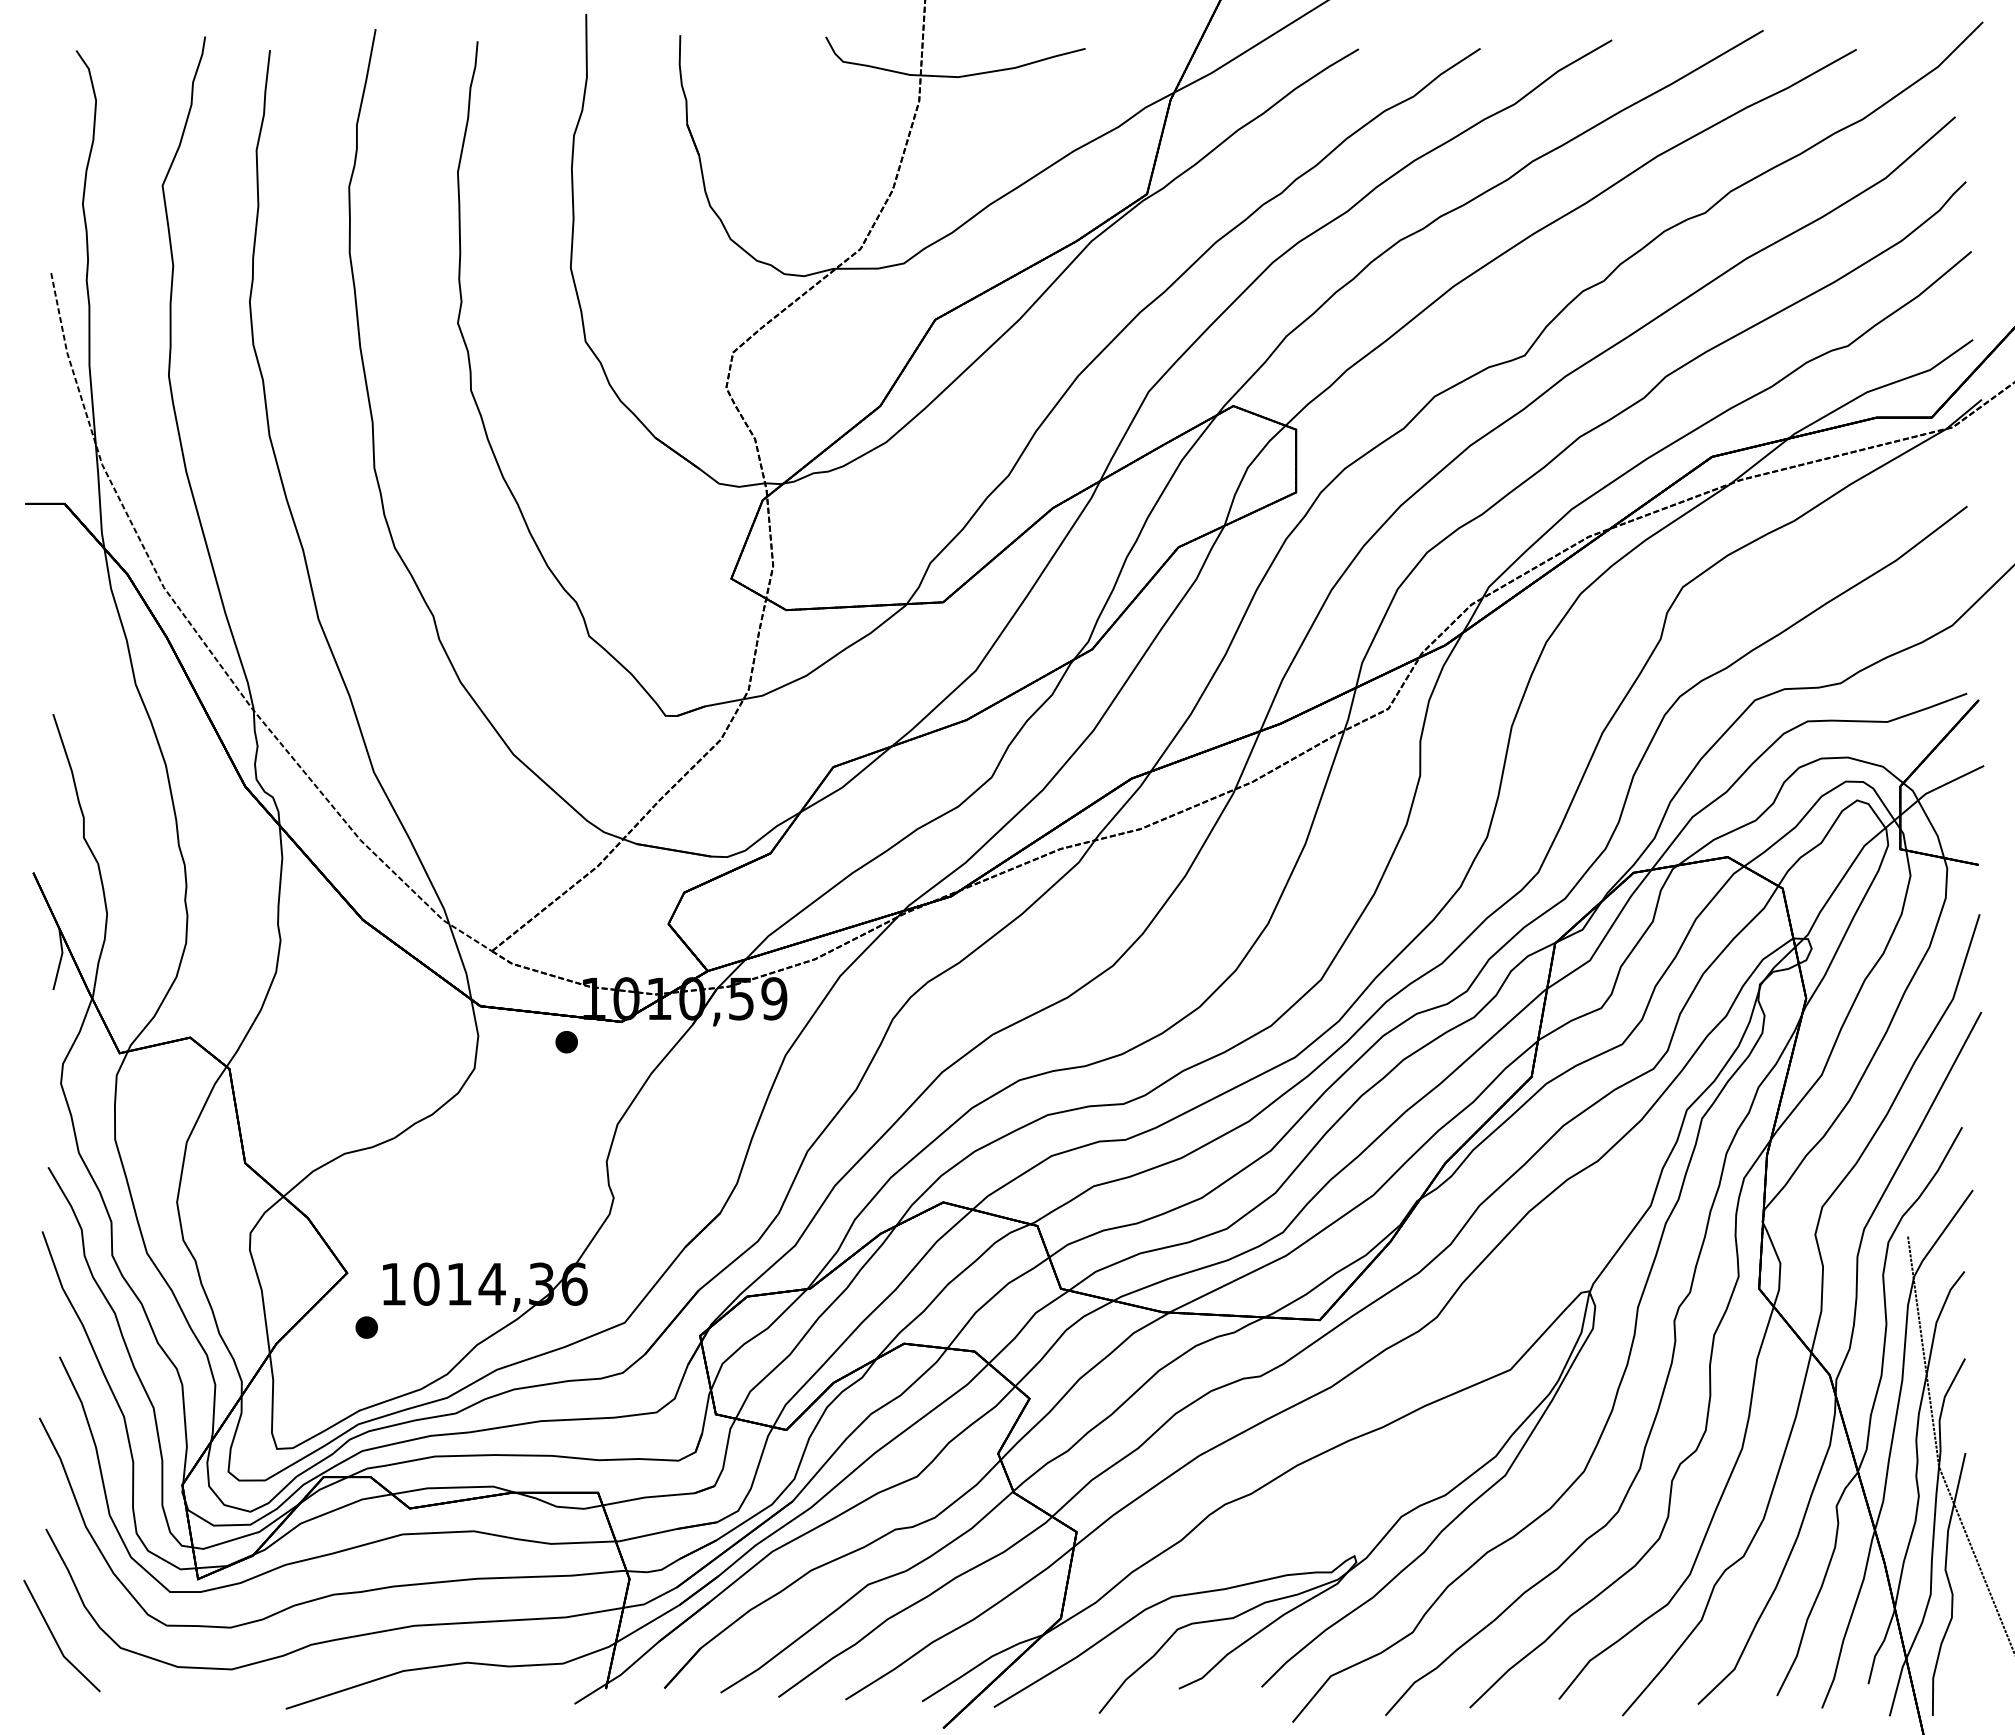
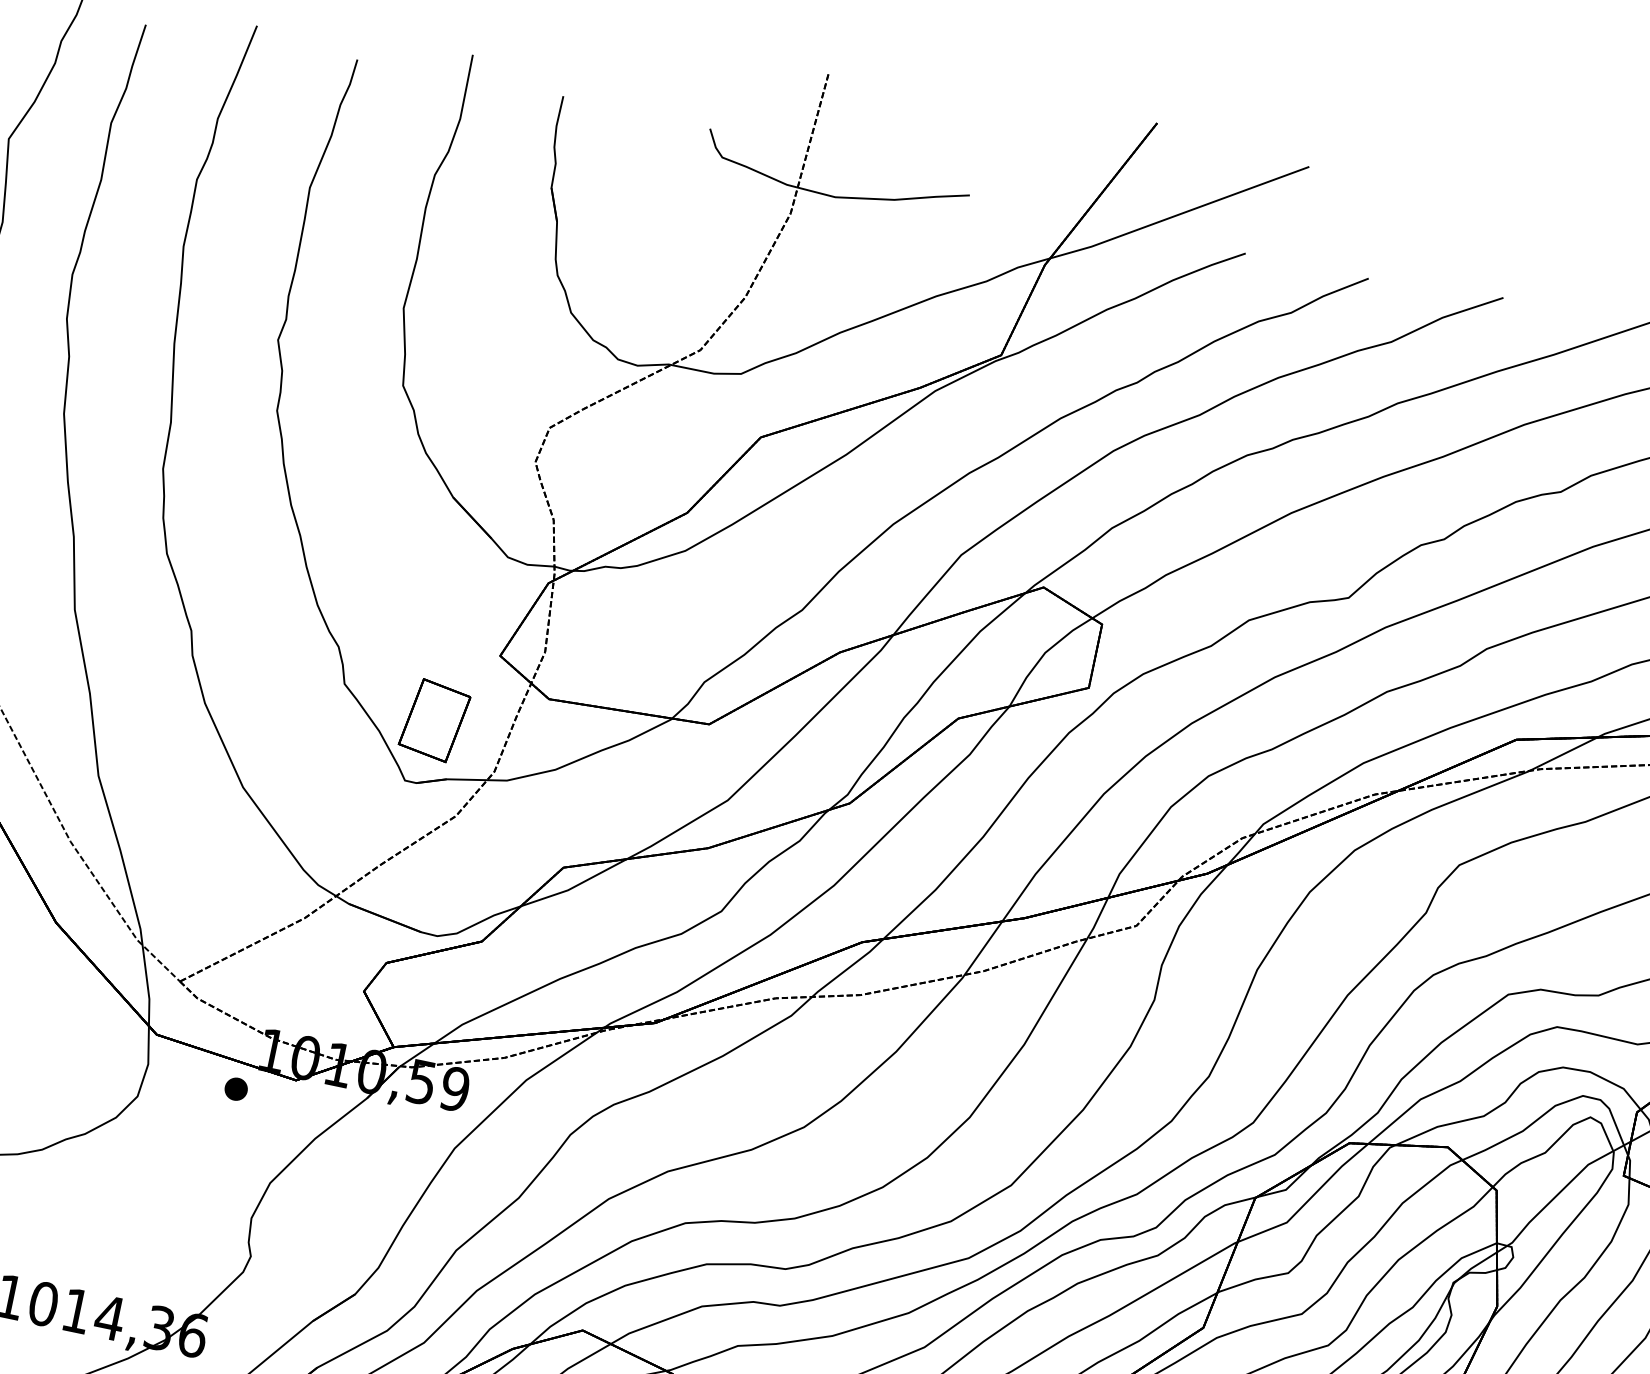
part: (681, 653) -> (434, 720), added

